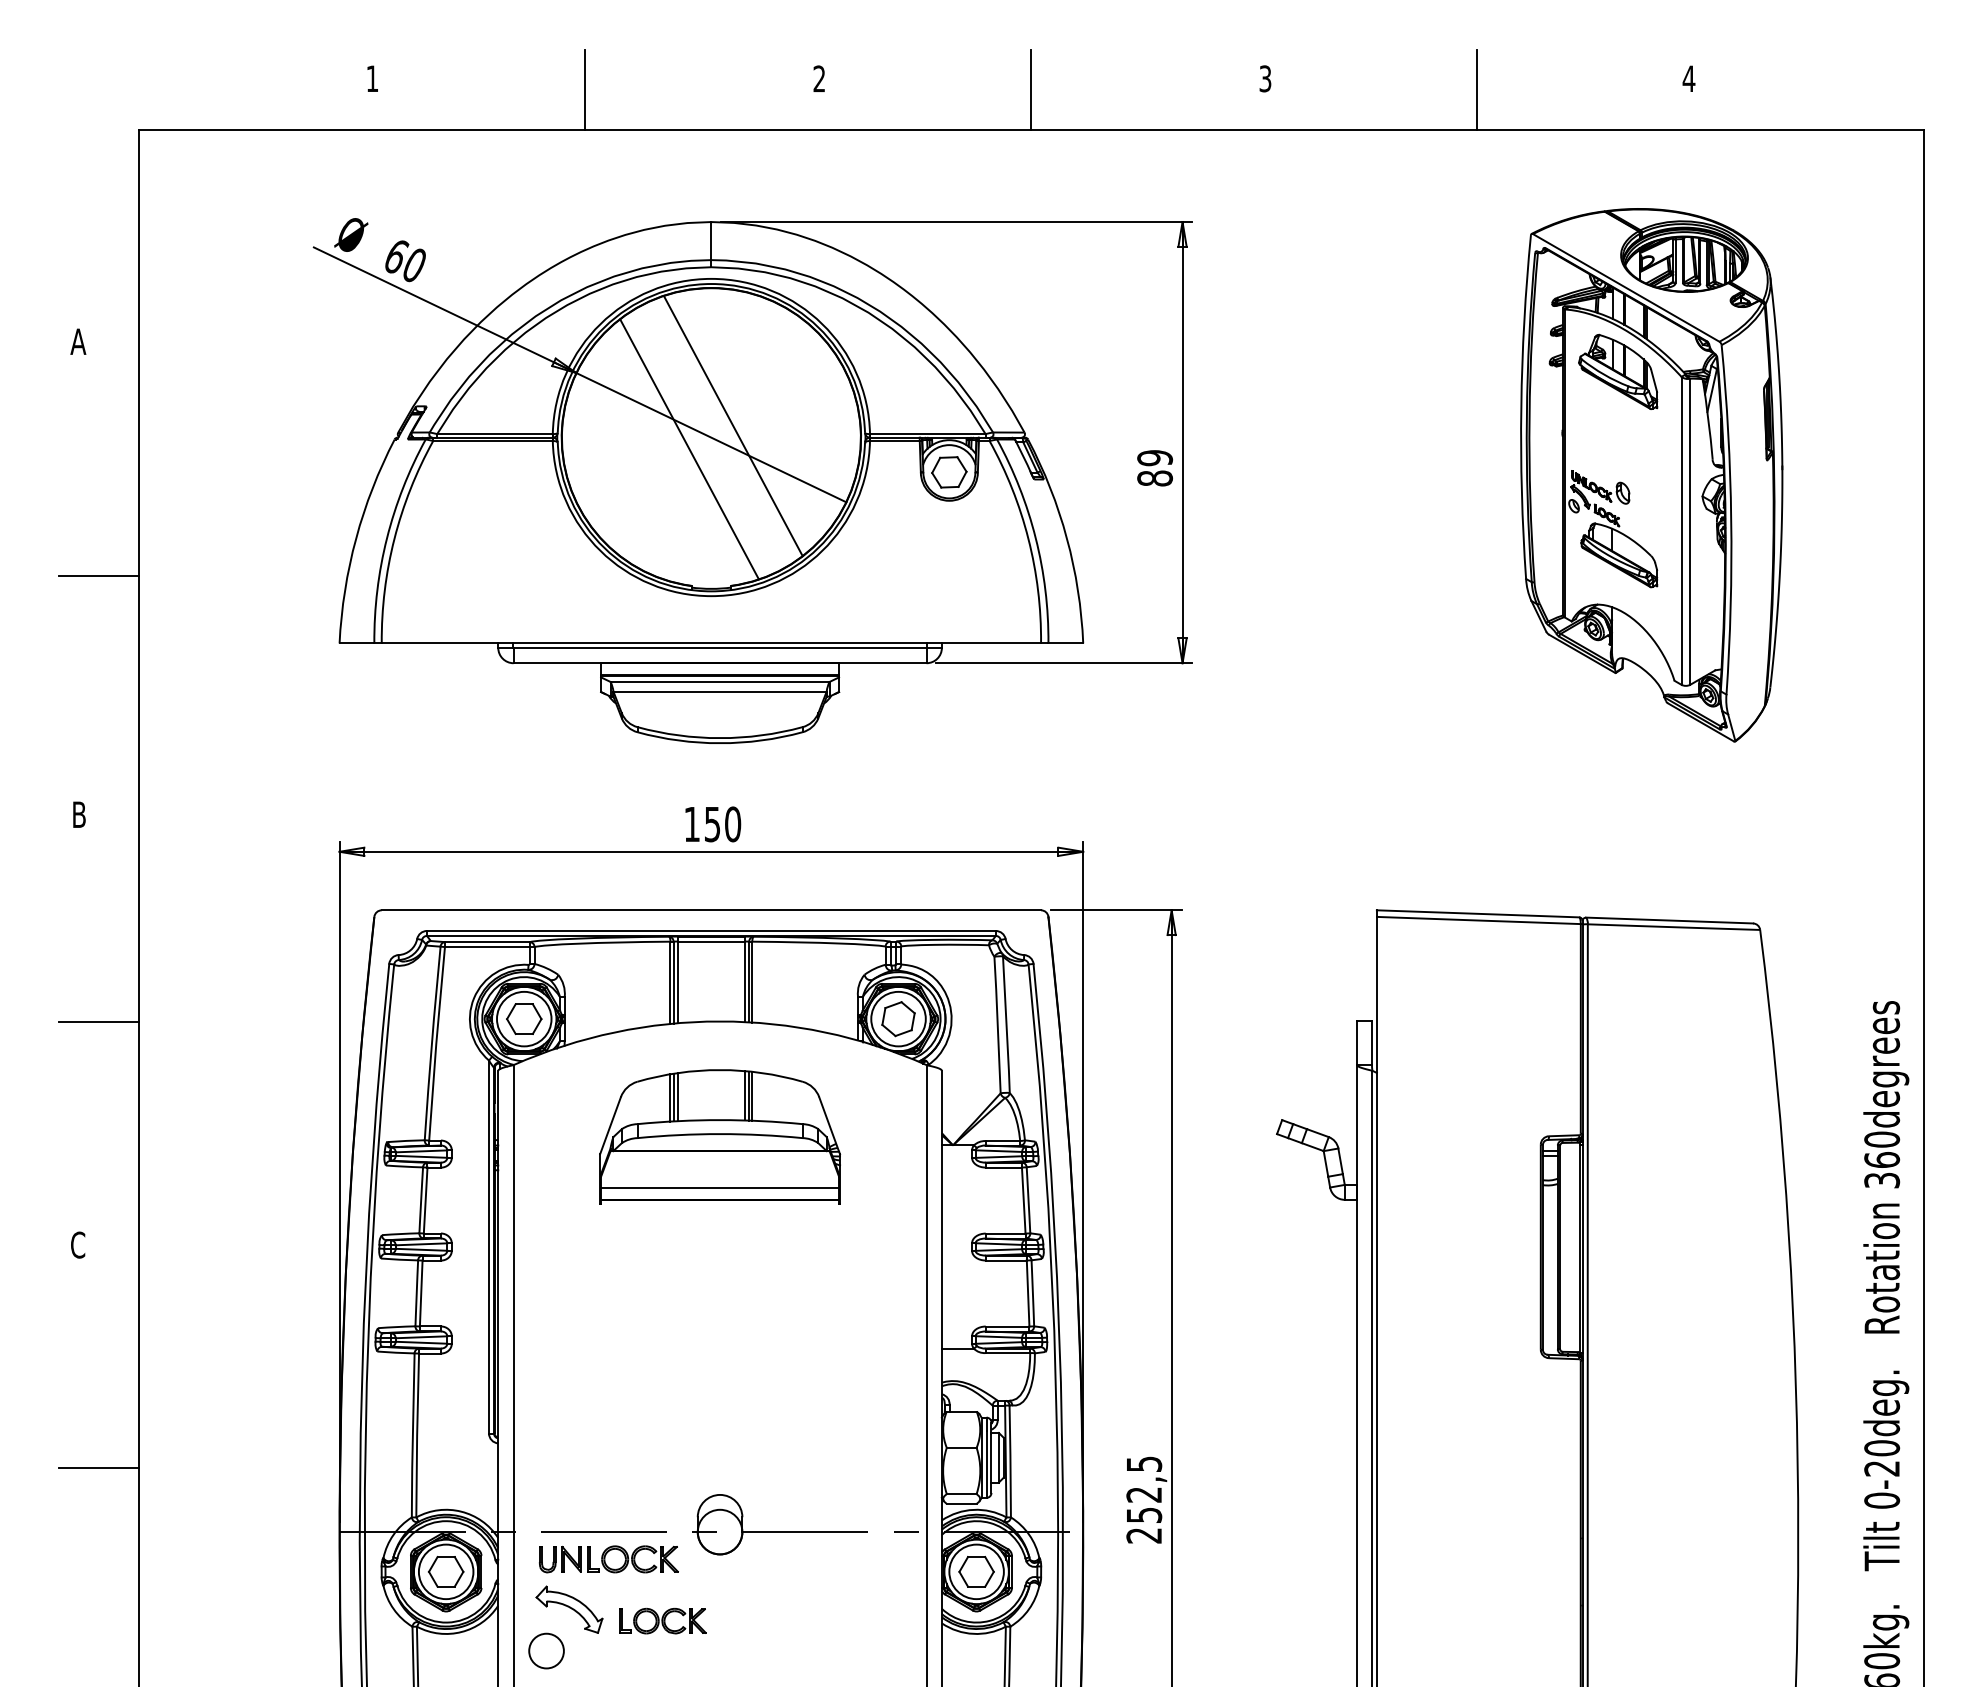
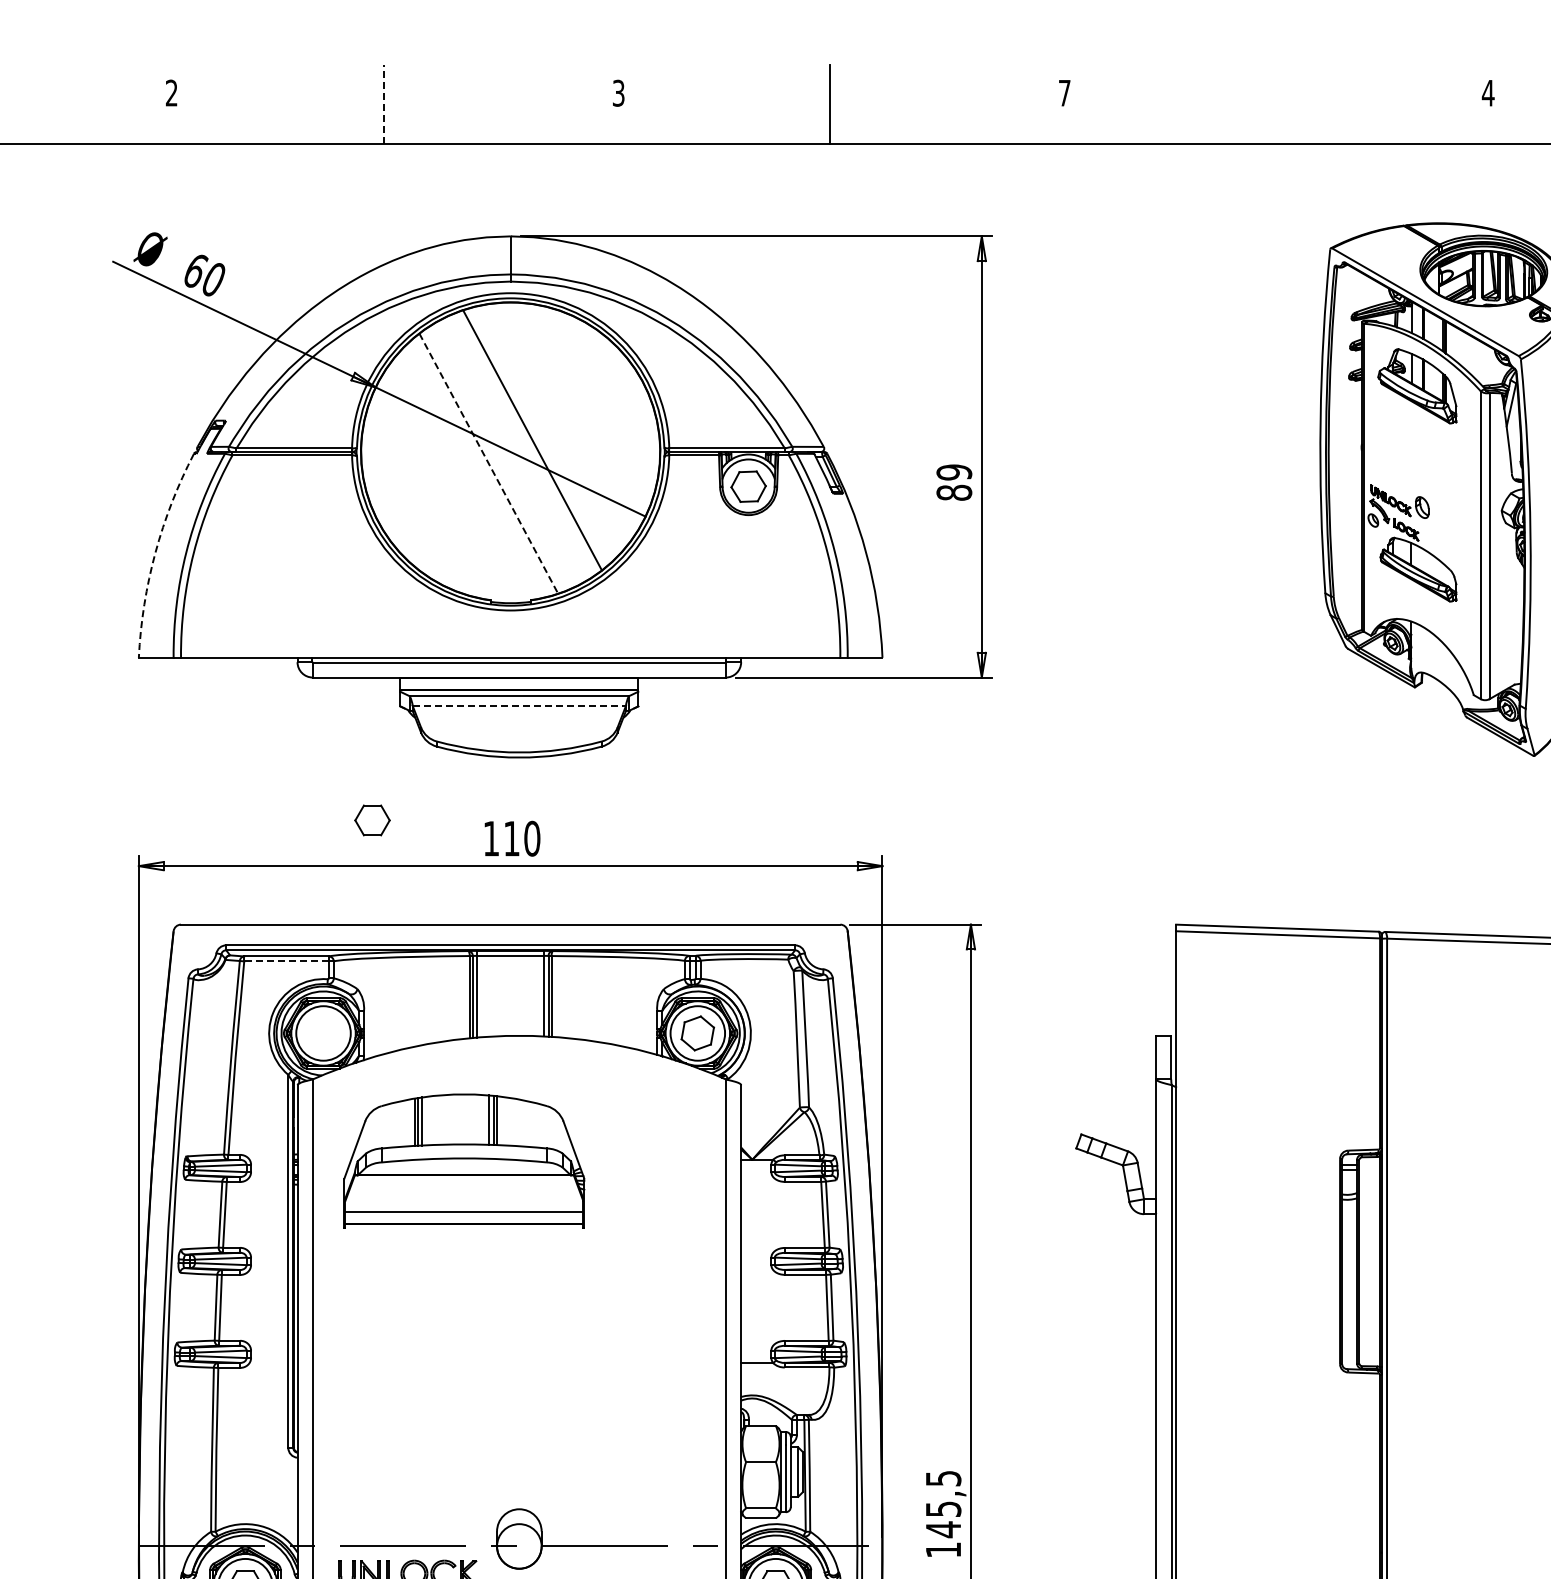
text: (371, 78) -> (170, 92), 1 -> 2
text: (819, 78) -> (618, 92), 2 -> 3
text: (1265, 78) -> (1064, 92), 3 -> 7
line: (1477, 89) -> (1276, 103), removed
line: (584, 90) -> (383, 104), solid -> dashed
line: (689, 449) -> (488, 463), solid -> dashed
arc: (356, 538) -> (155, 552), solid -> dashed
line: (720, 691) -> (519, 705), solid -> dashed
text: (712, 824) -> (511, 838), 150 -> 110
line: (486, 947) -> (285, 961), solid -> dashed
part: (524, 1018) -> (372, 819), moved
part: (720, 1136) -> (464, 1160), moved
text: (1144, 1515) -> (943, 1529), 252,5 -> 145,5

